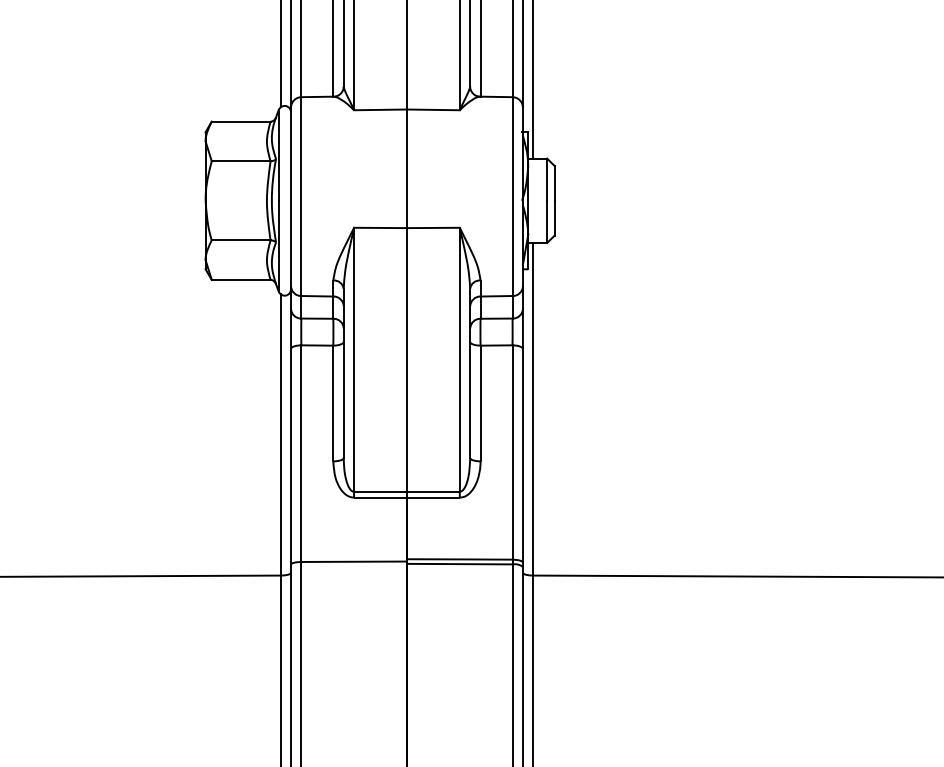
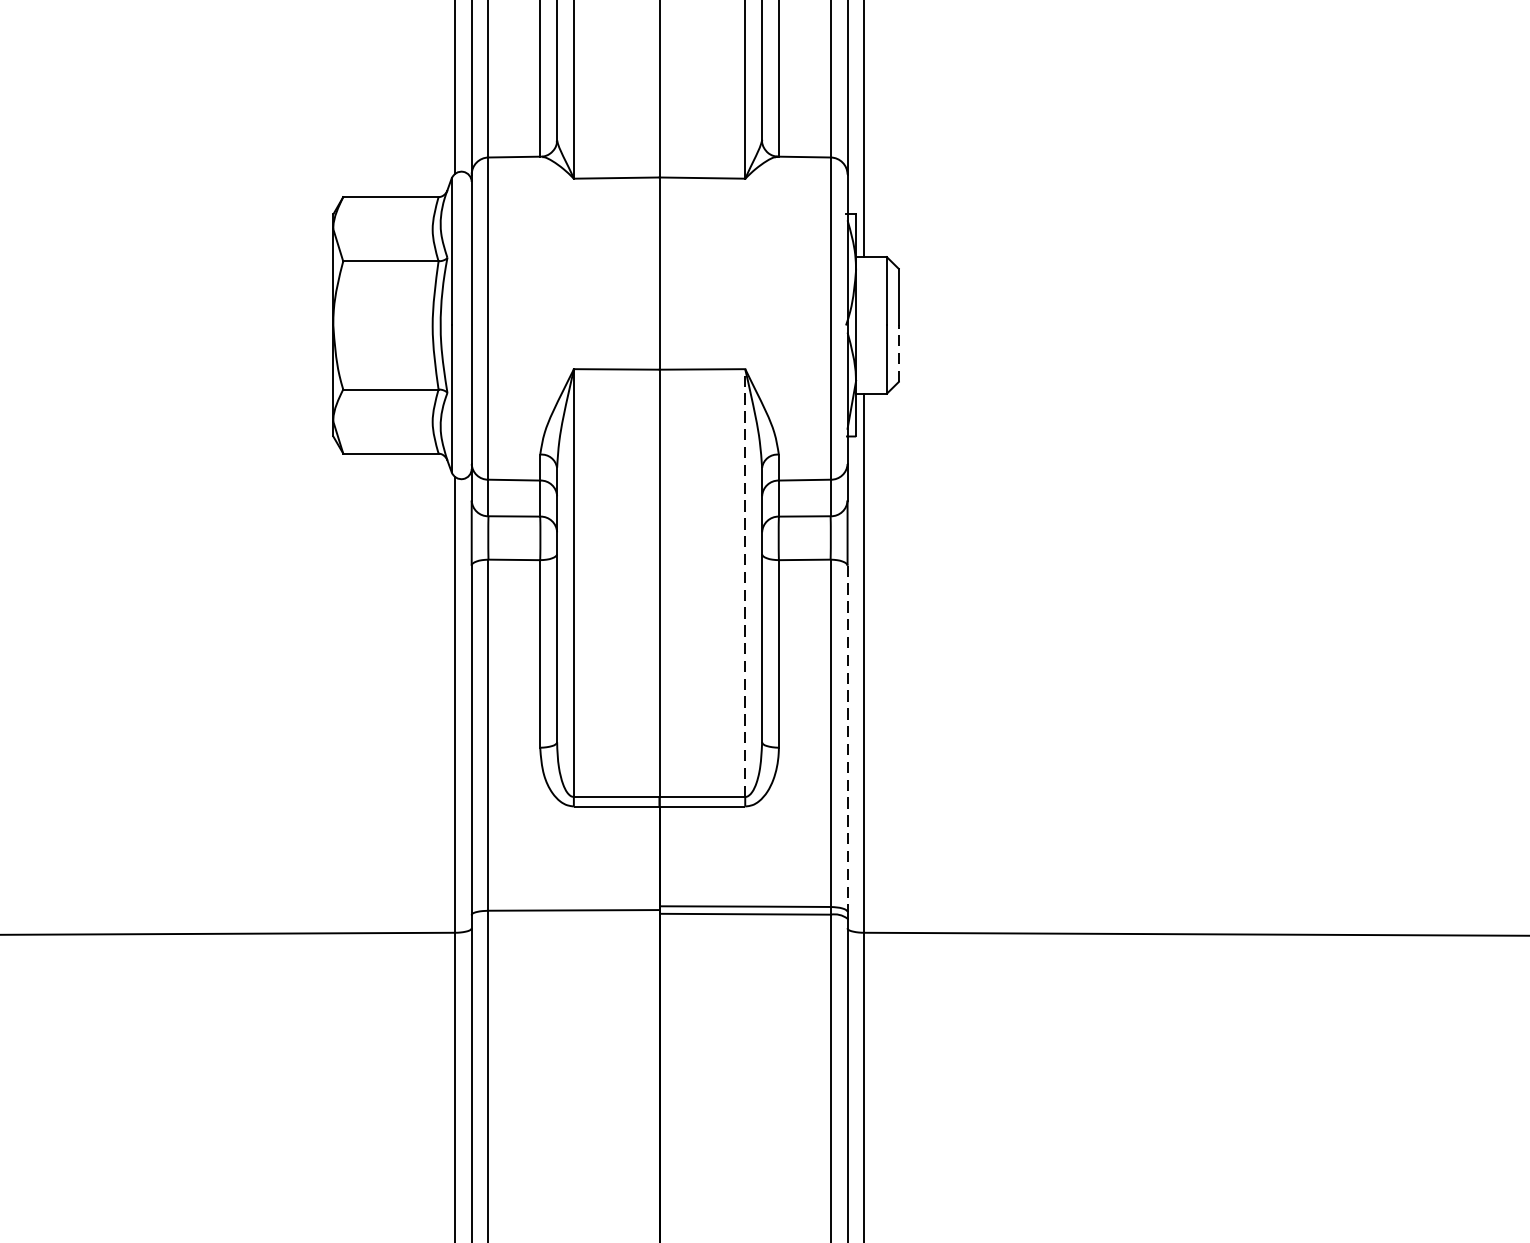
line: (554, 217) -> (898, 352), solid -> dashed
line: (459, 359) -> (744, 582), solid -> dashed
line: (522, 455) -> (846, 738), solid -> dashed

